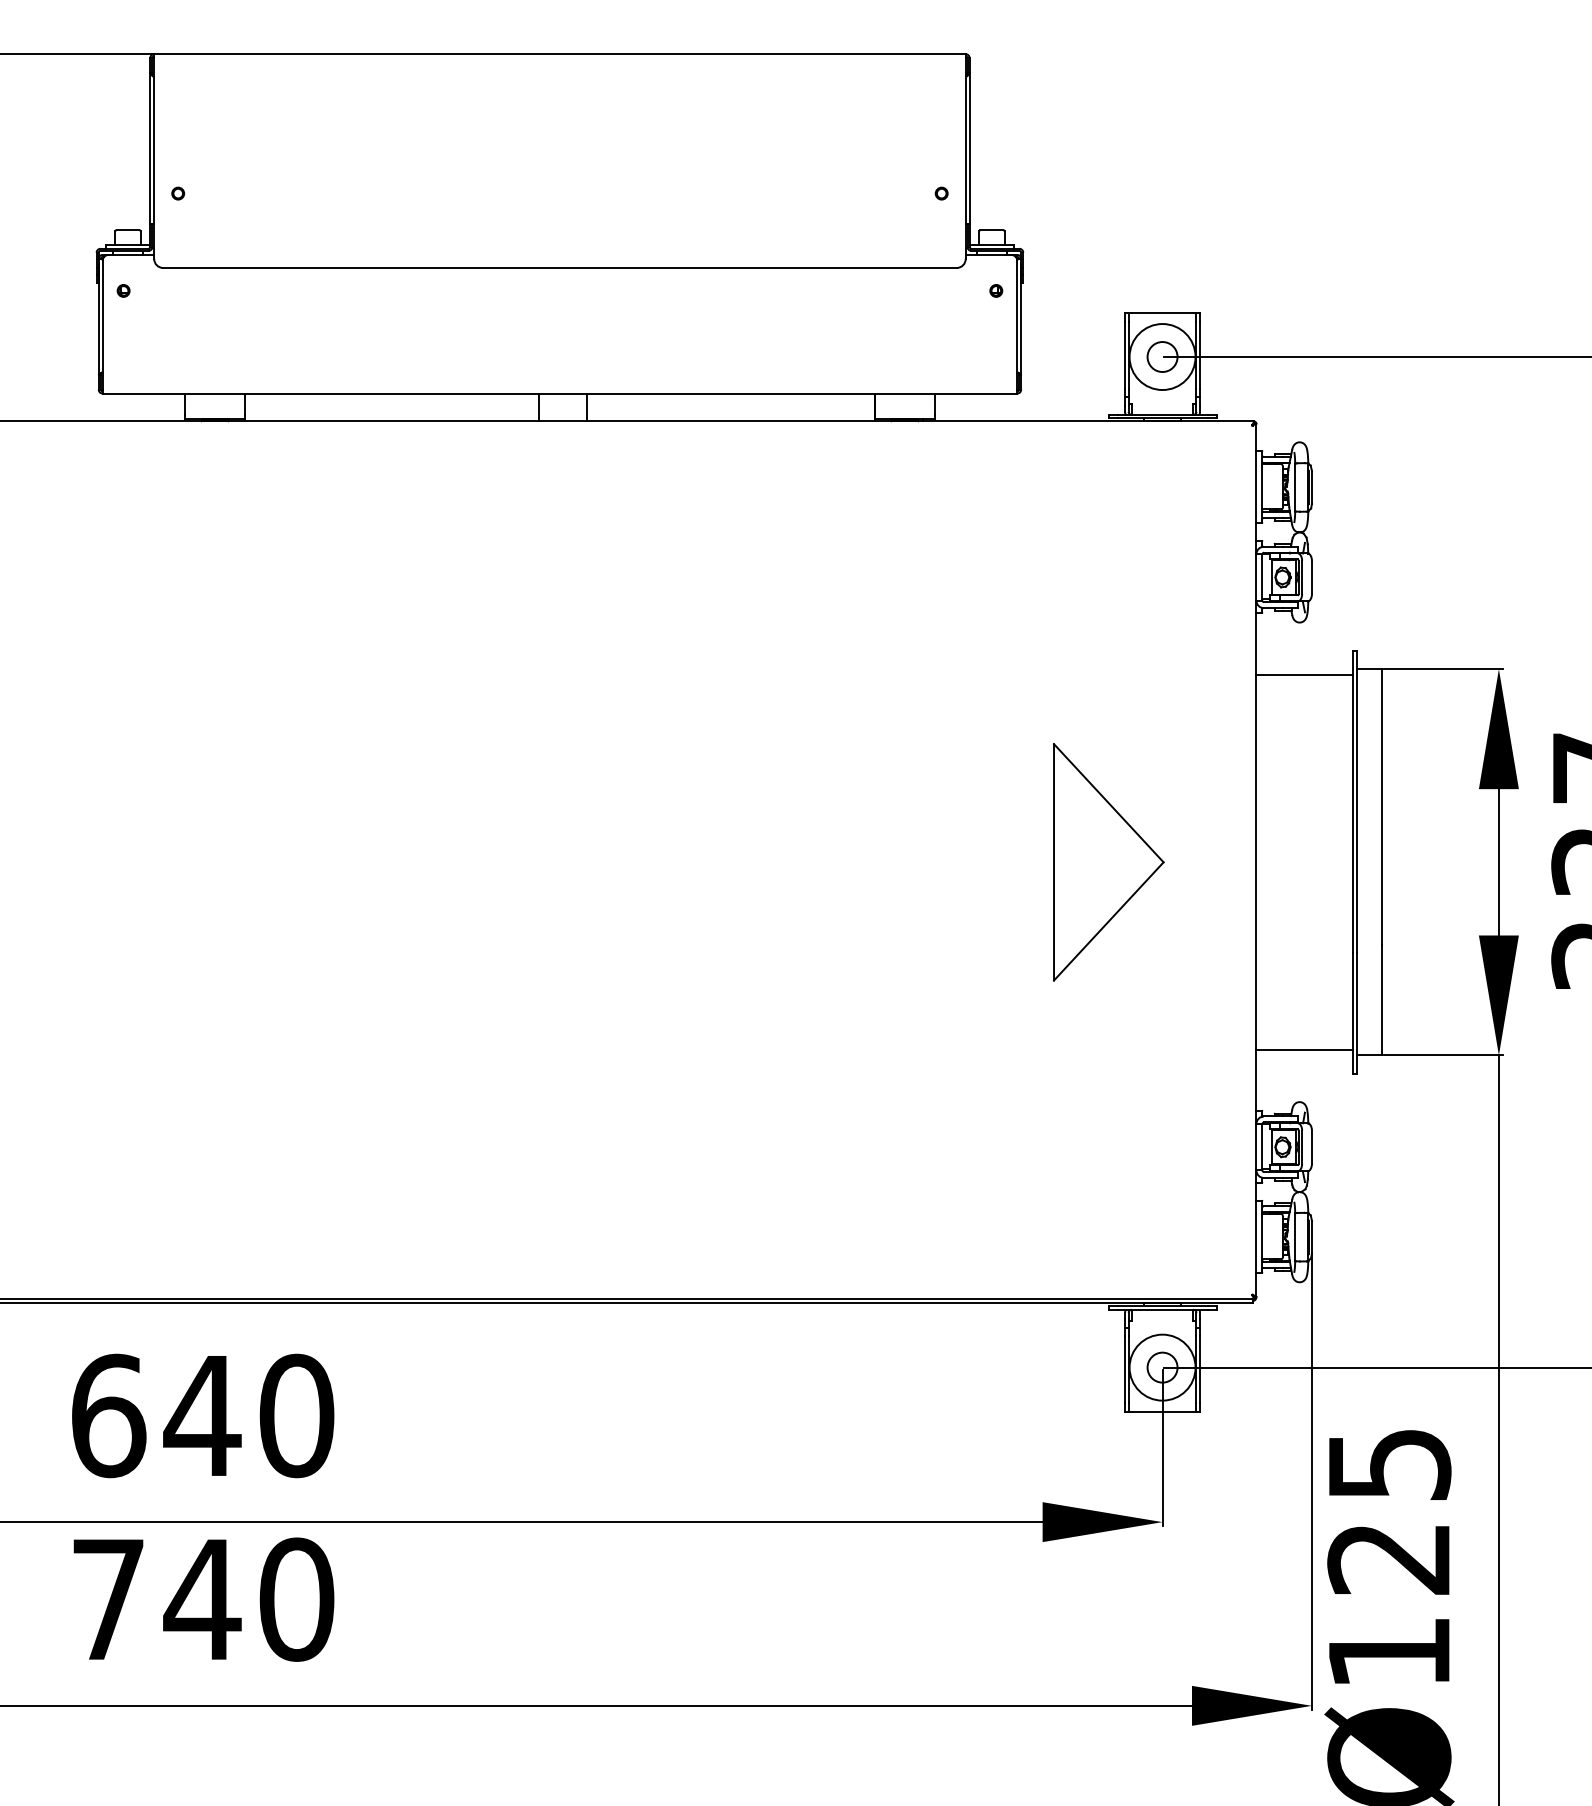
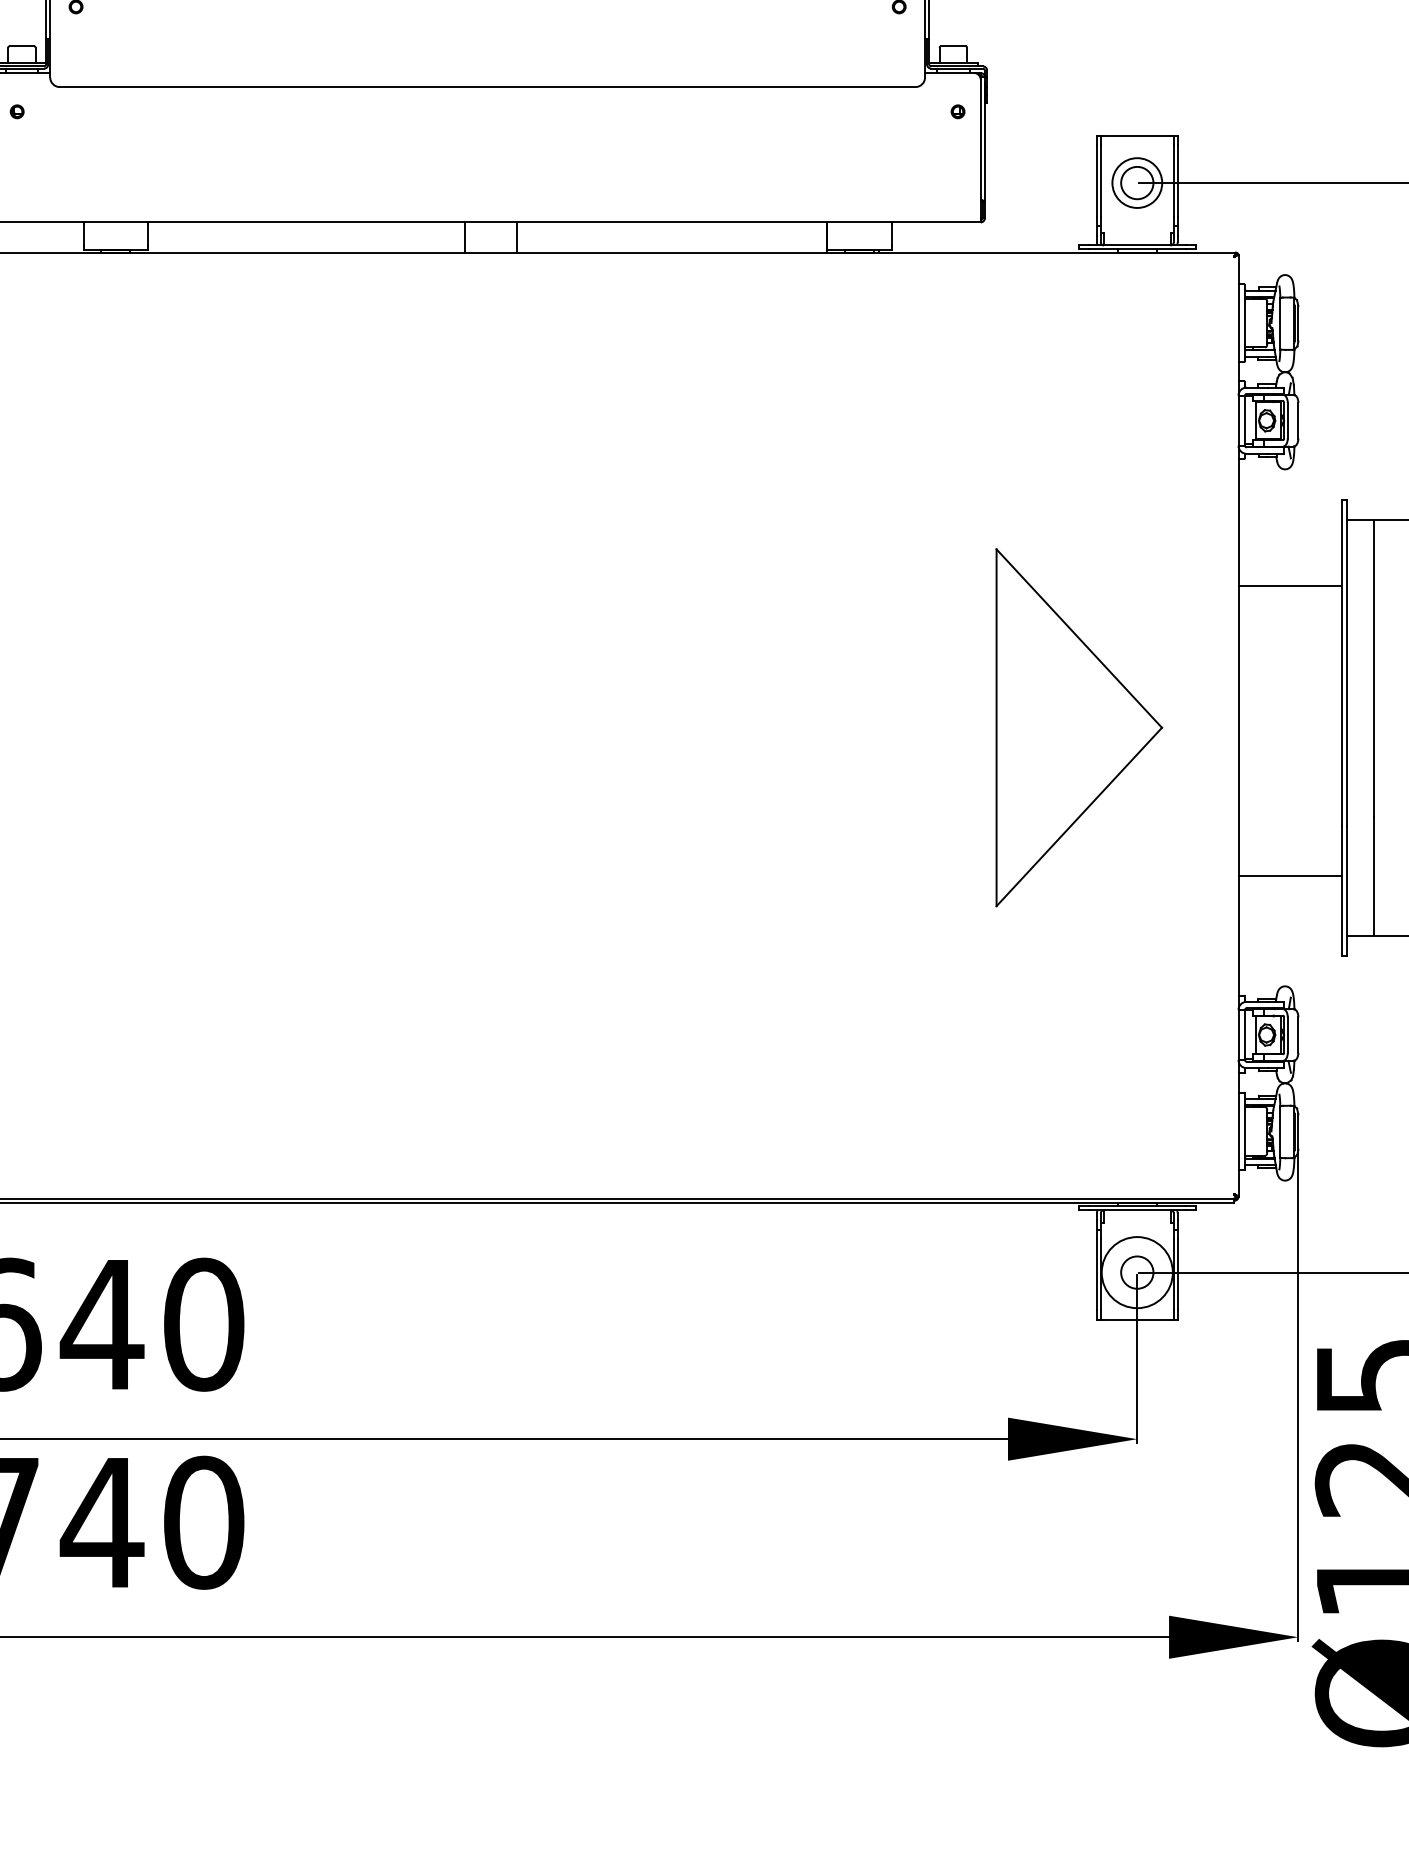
circle: (1162, 357) -> (1137, 183), size x0.7
line: (1304, 674) -> (1290, 585), moved
part: (1108, 862) -> (1079, 728), size x1.4
line: (1304, 1049) -> (1290, 875), moved

